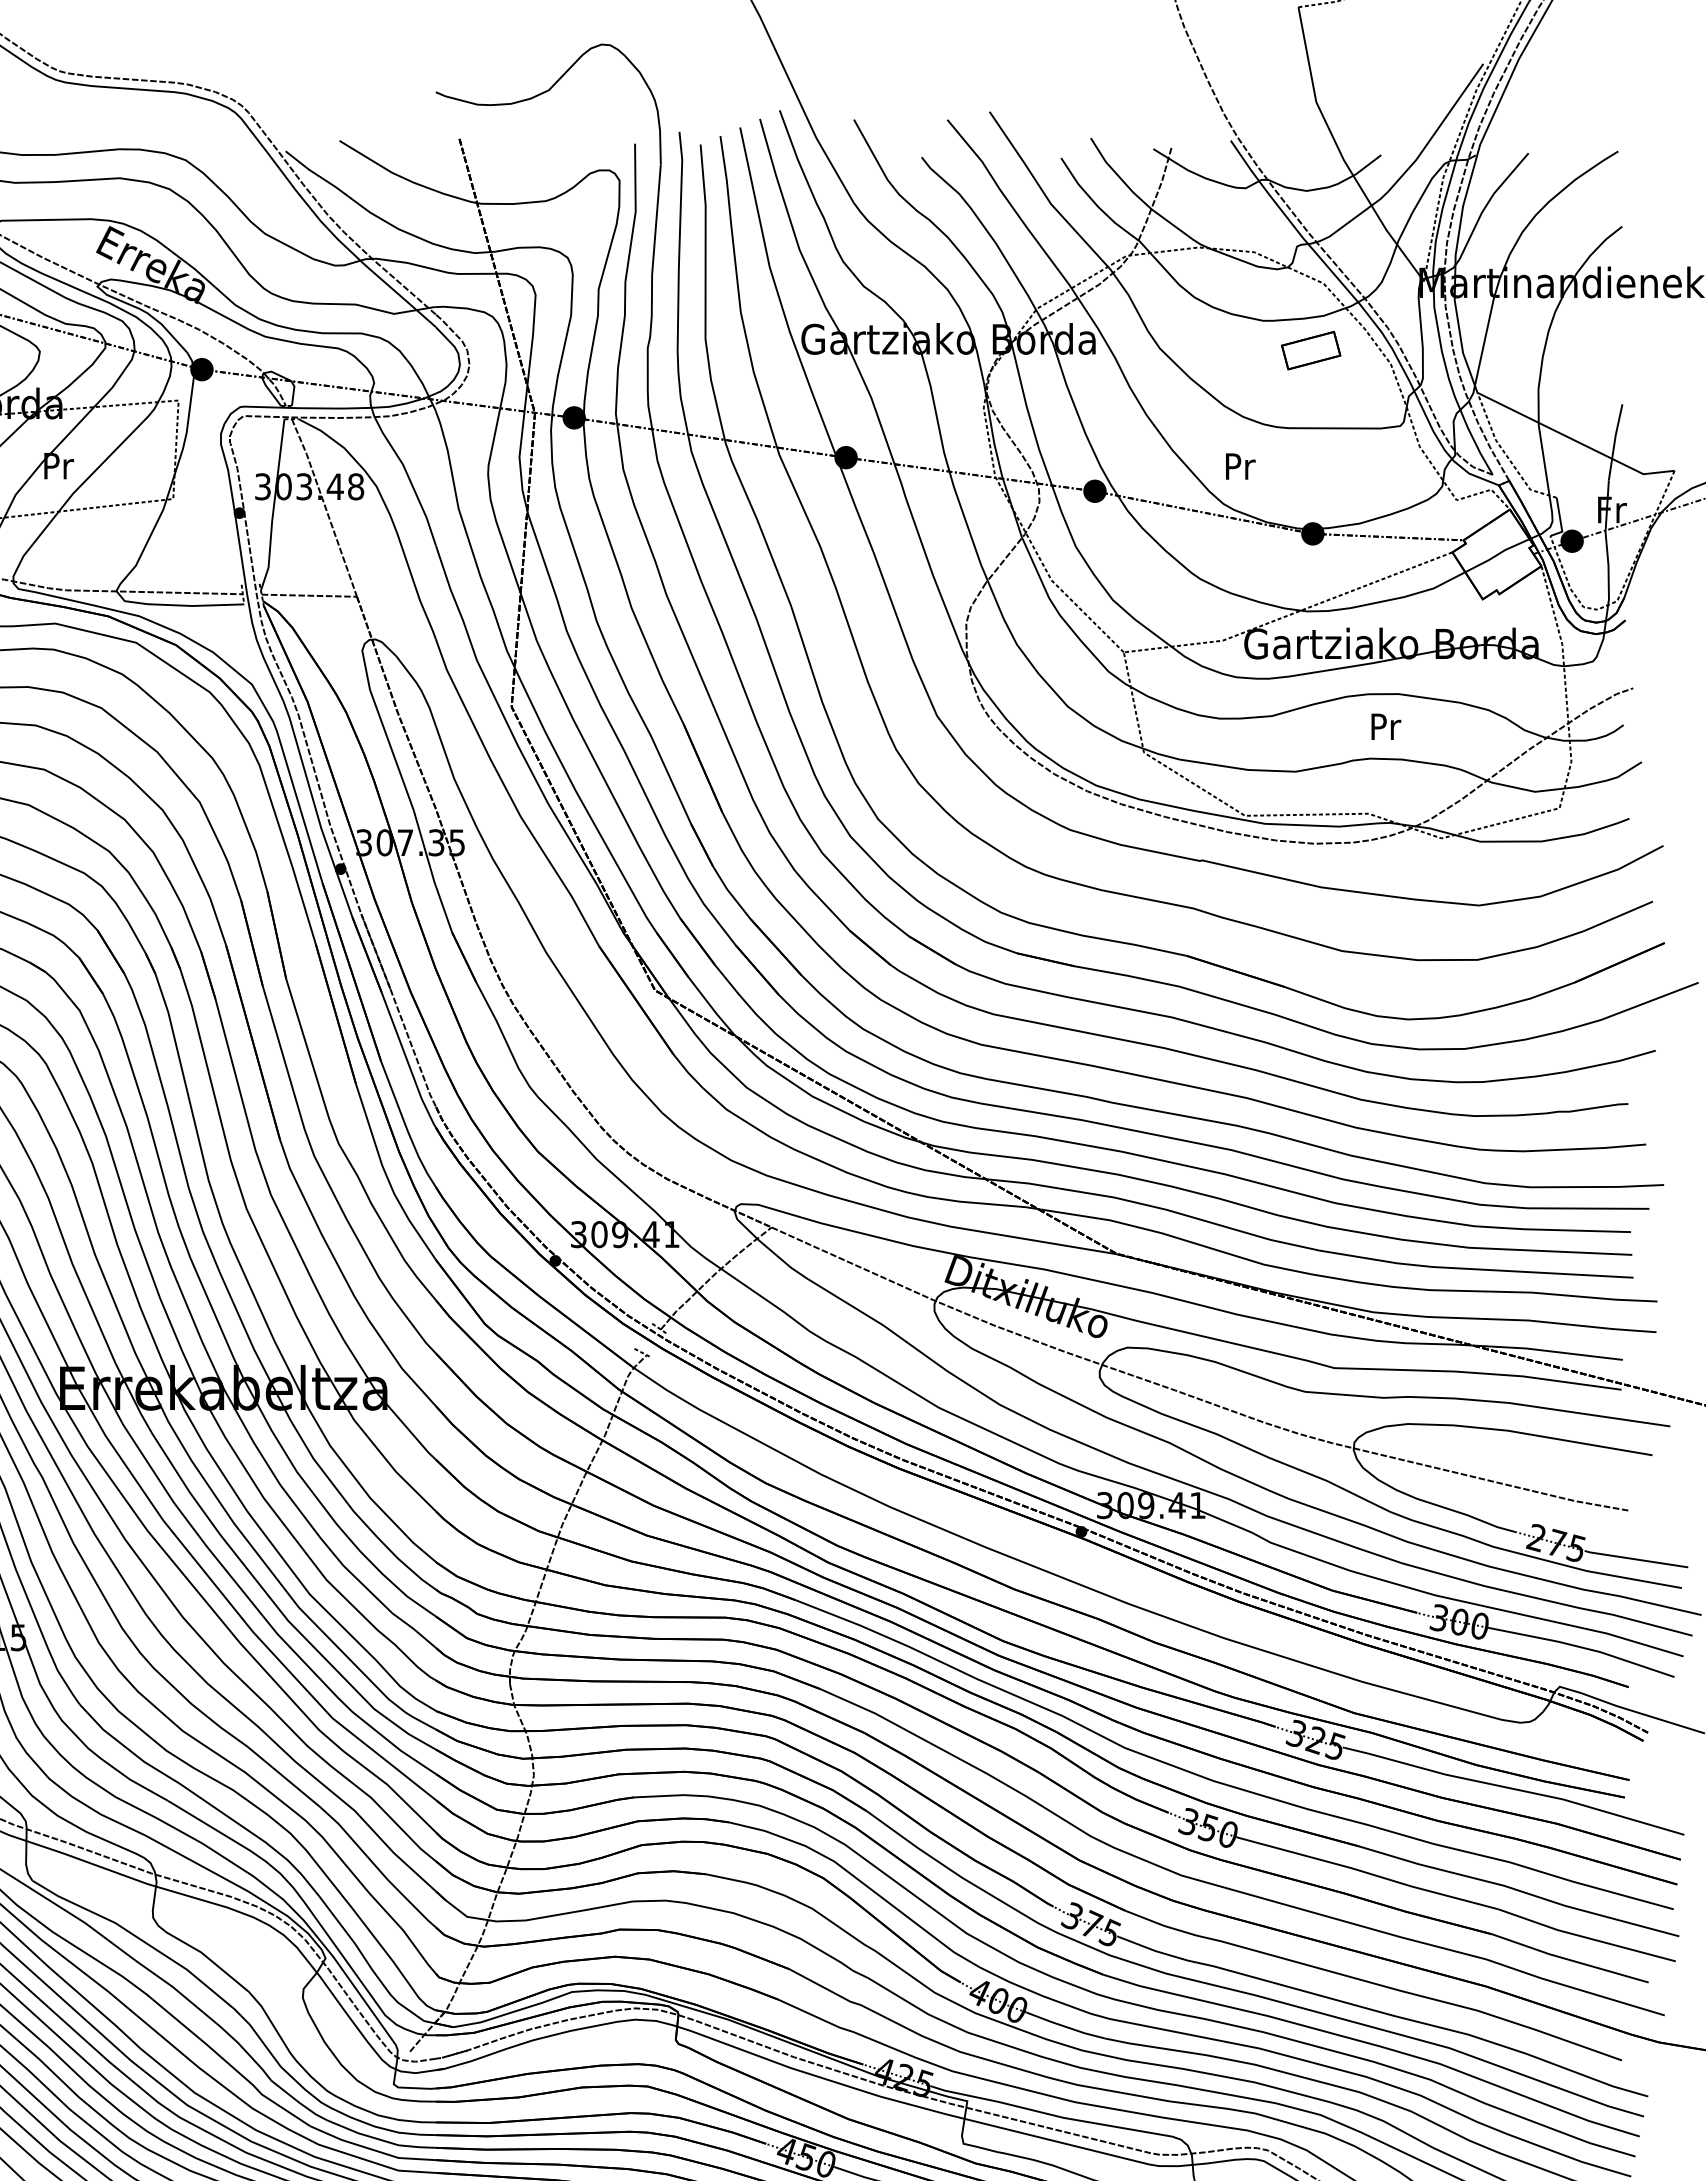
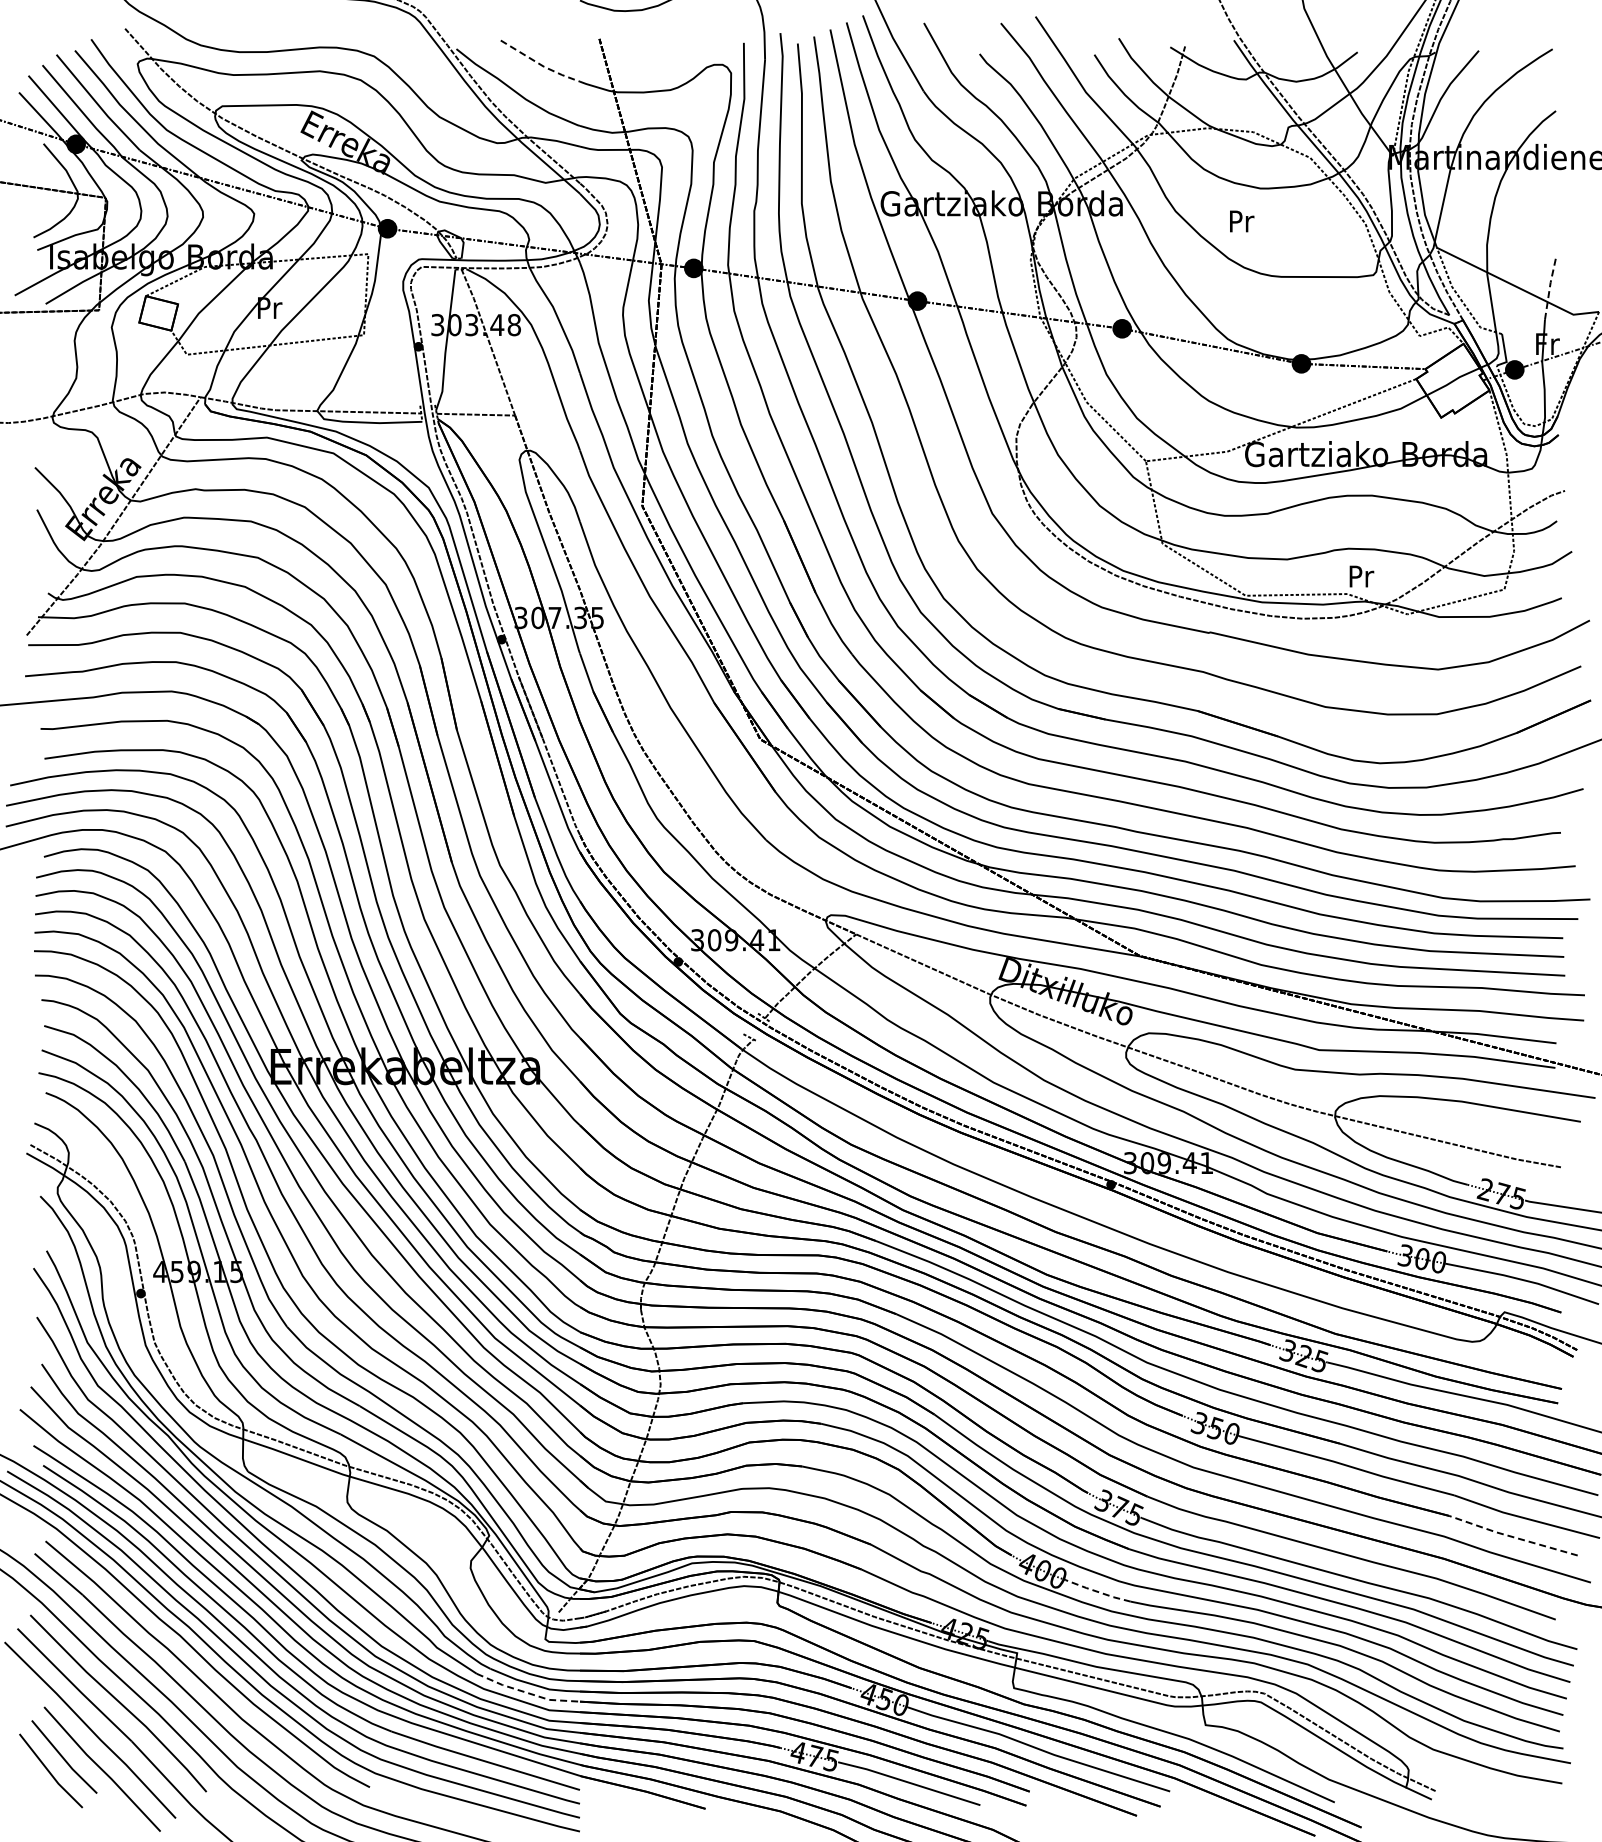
line: (387, 170) -> (540, 64), solid -> dashed
part: (1311, 349) -> (1300, 212), removed
line: (1614, 441) -> (1549, 287), solid -> dashed
text: (1241, 466) -> (1242, 221), moved
text: (1385, 726) -> (1361, 576), moved
line: (1569, 1959) -> (1512, 1536), solid -> dashed
line: (1066, 2026) -> (1098, 1591), solid -> dashed
line: (370, 2149) -> (526, 1692), solid -> dashed

